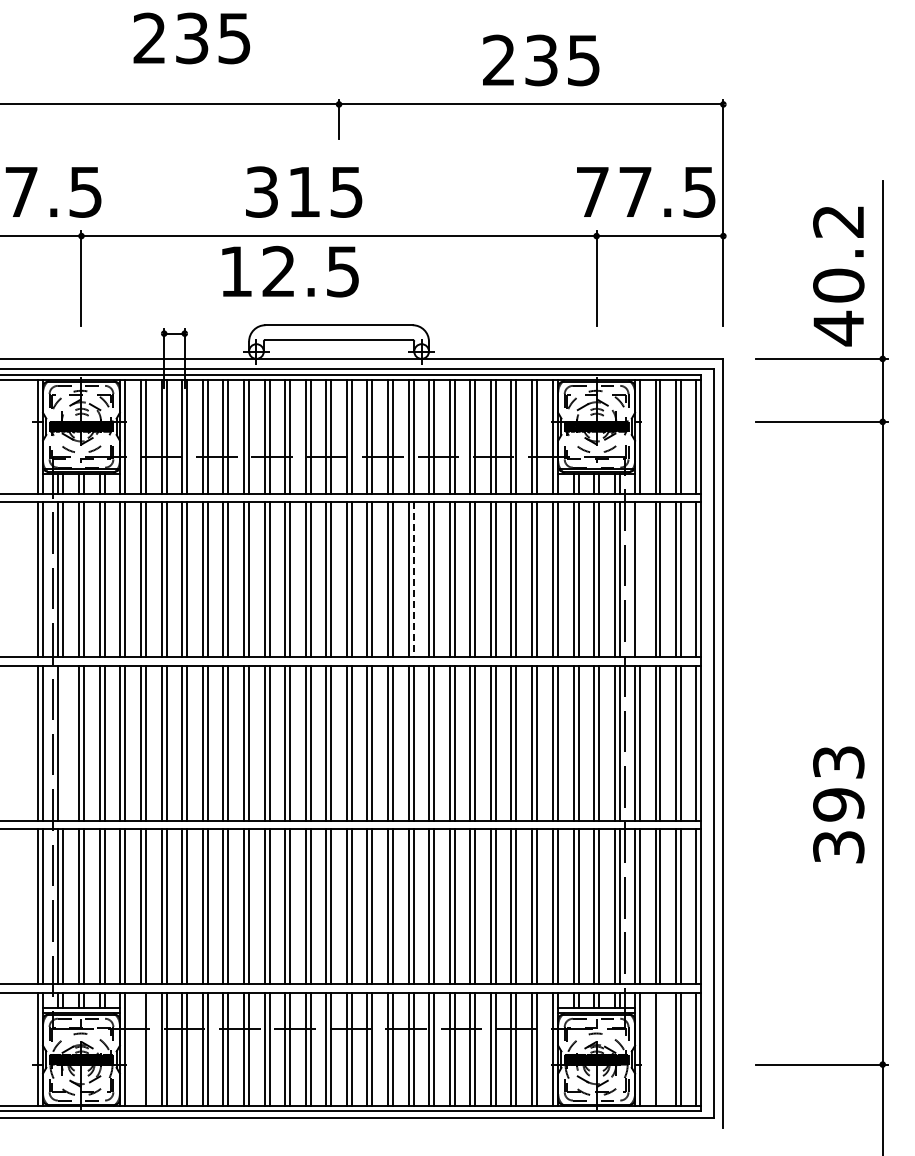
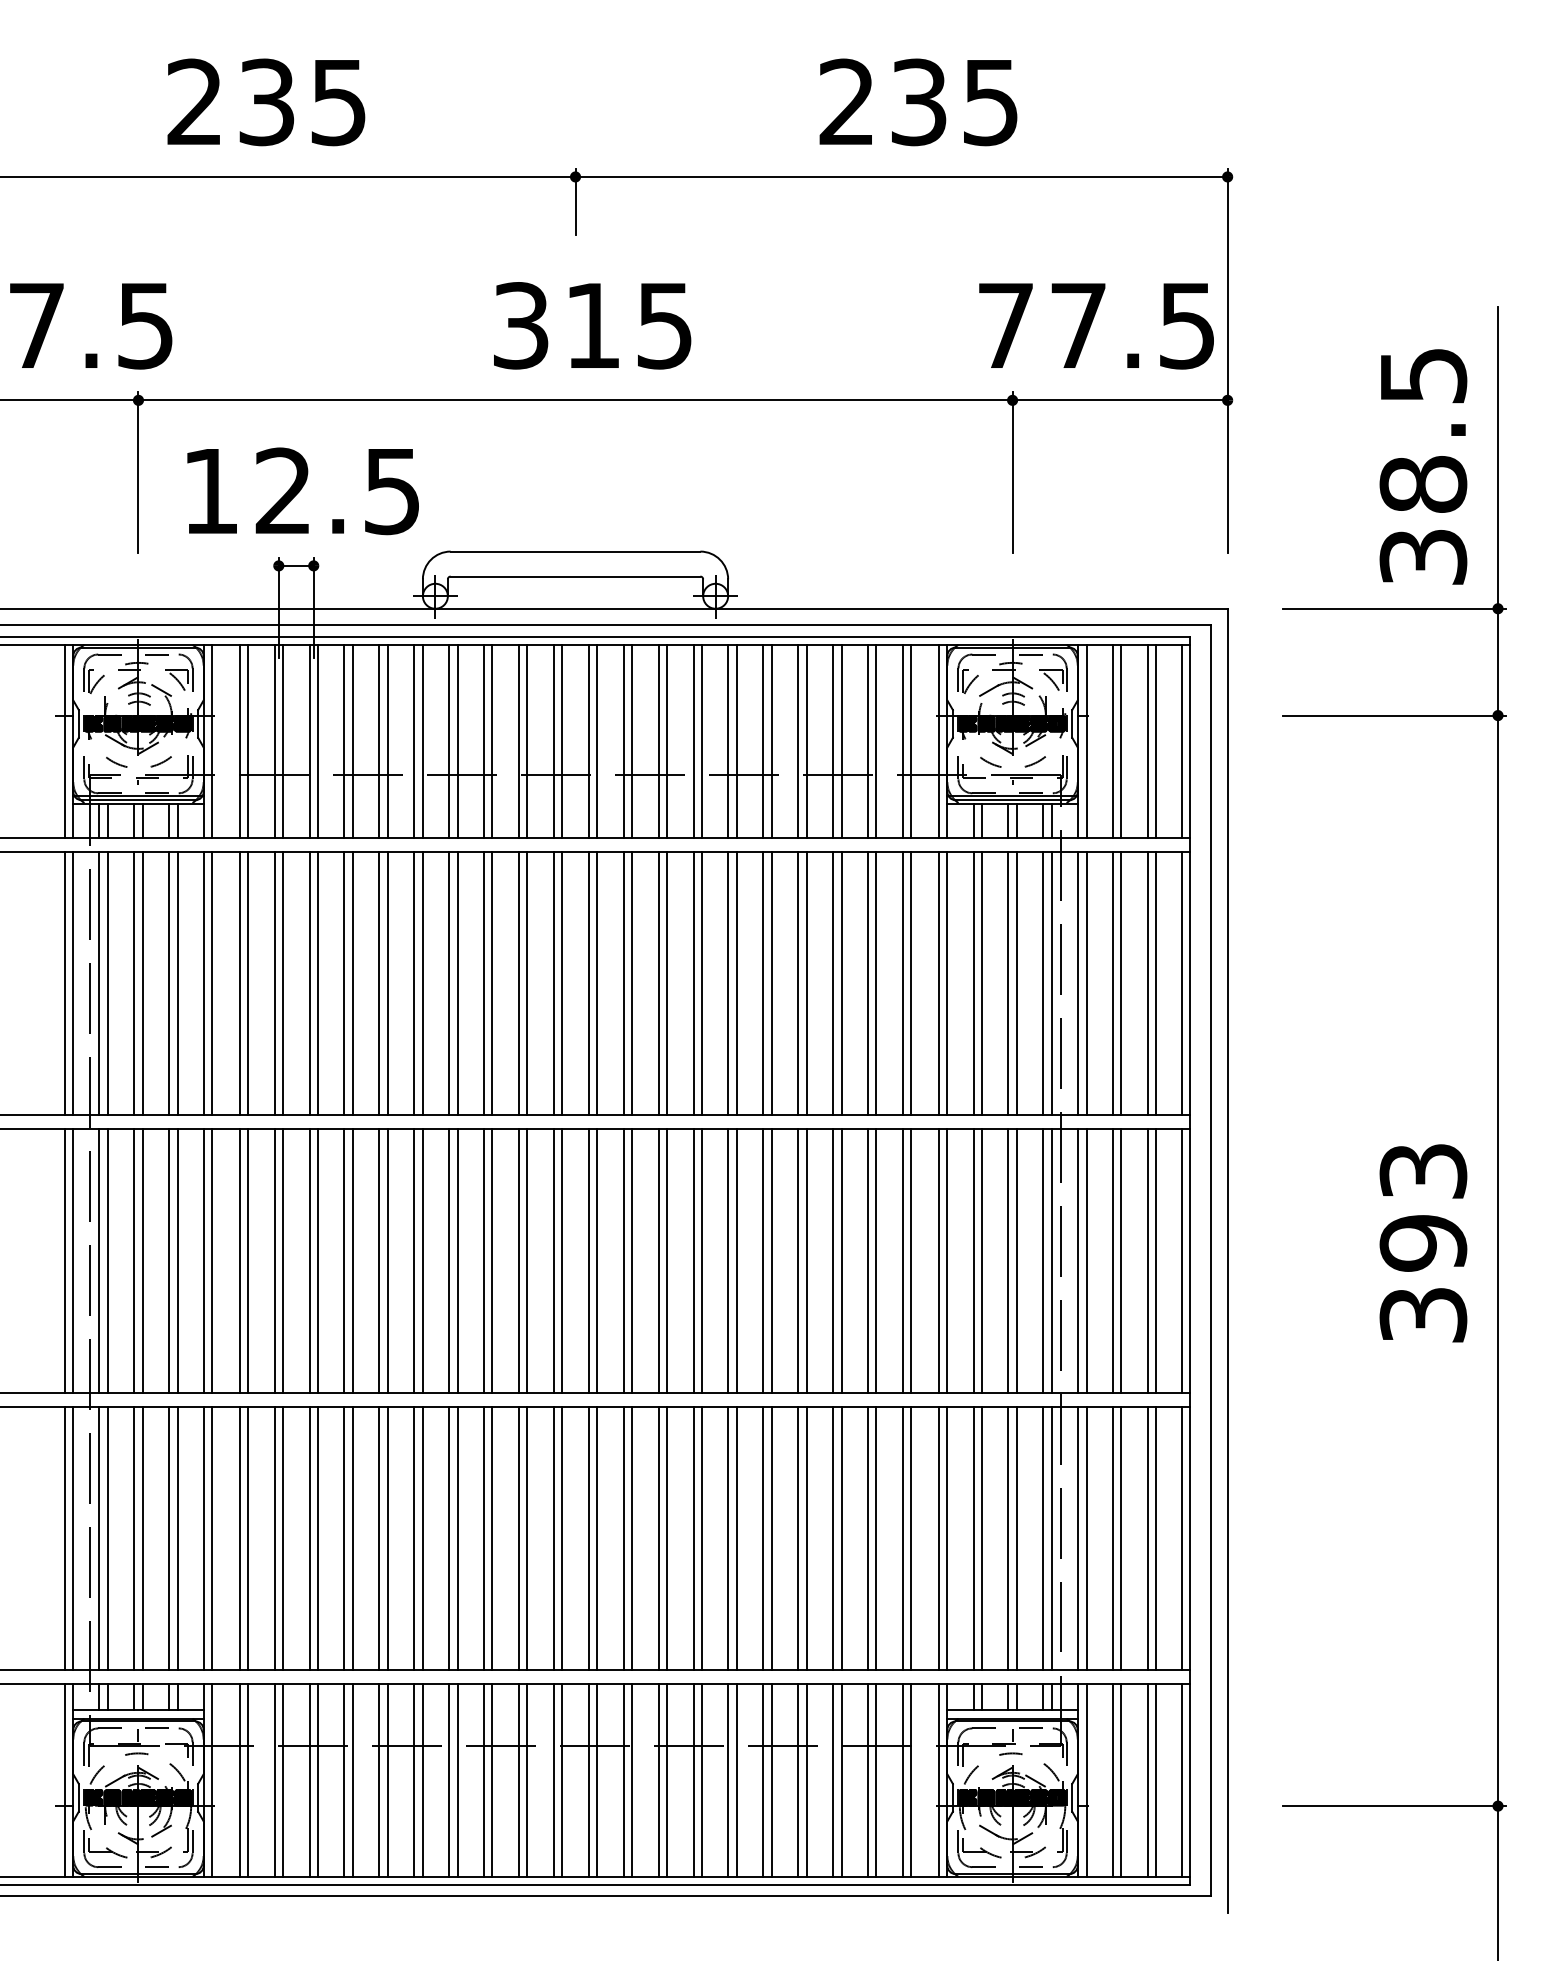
text: (191, 38) -> (265, 102), moved
text: (304, 191) -> (593, 324), moved
text: (290, 271) -> (303, 490), moved
text: (838, 276) -> (1422, 468), 40.2 -> 38.5
line: (413, 579) -> (701, 983), dashed -> solid
line: (640, 579) -> (1087, 983), added
line: (63, 742) -> (107, 1259), added
text: (838, 804) -> (1422, 1242), moved
line: (141, 1049) -> (240, 1780), added
line: (660, 1049) -> (1120, 1780), added

